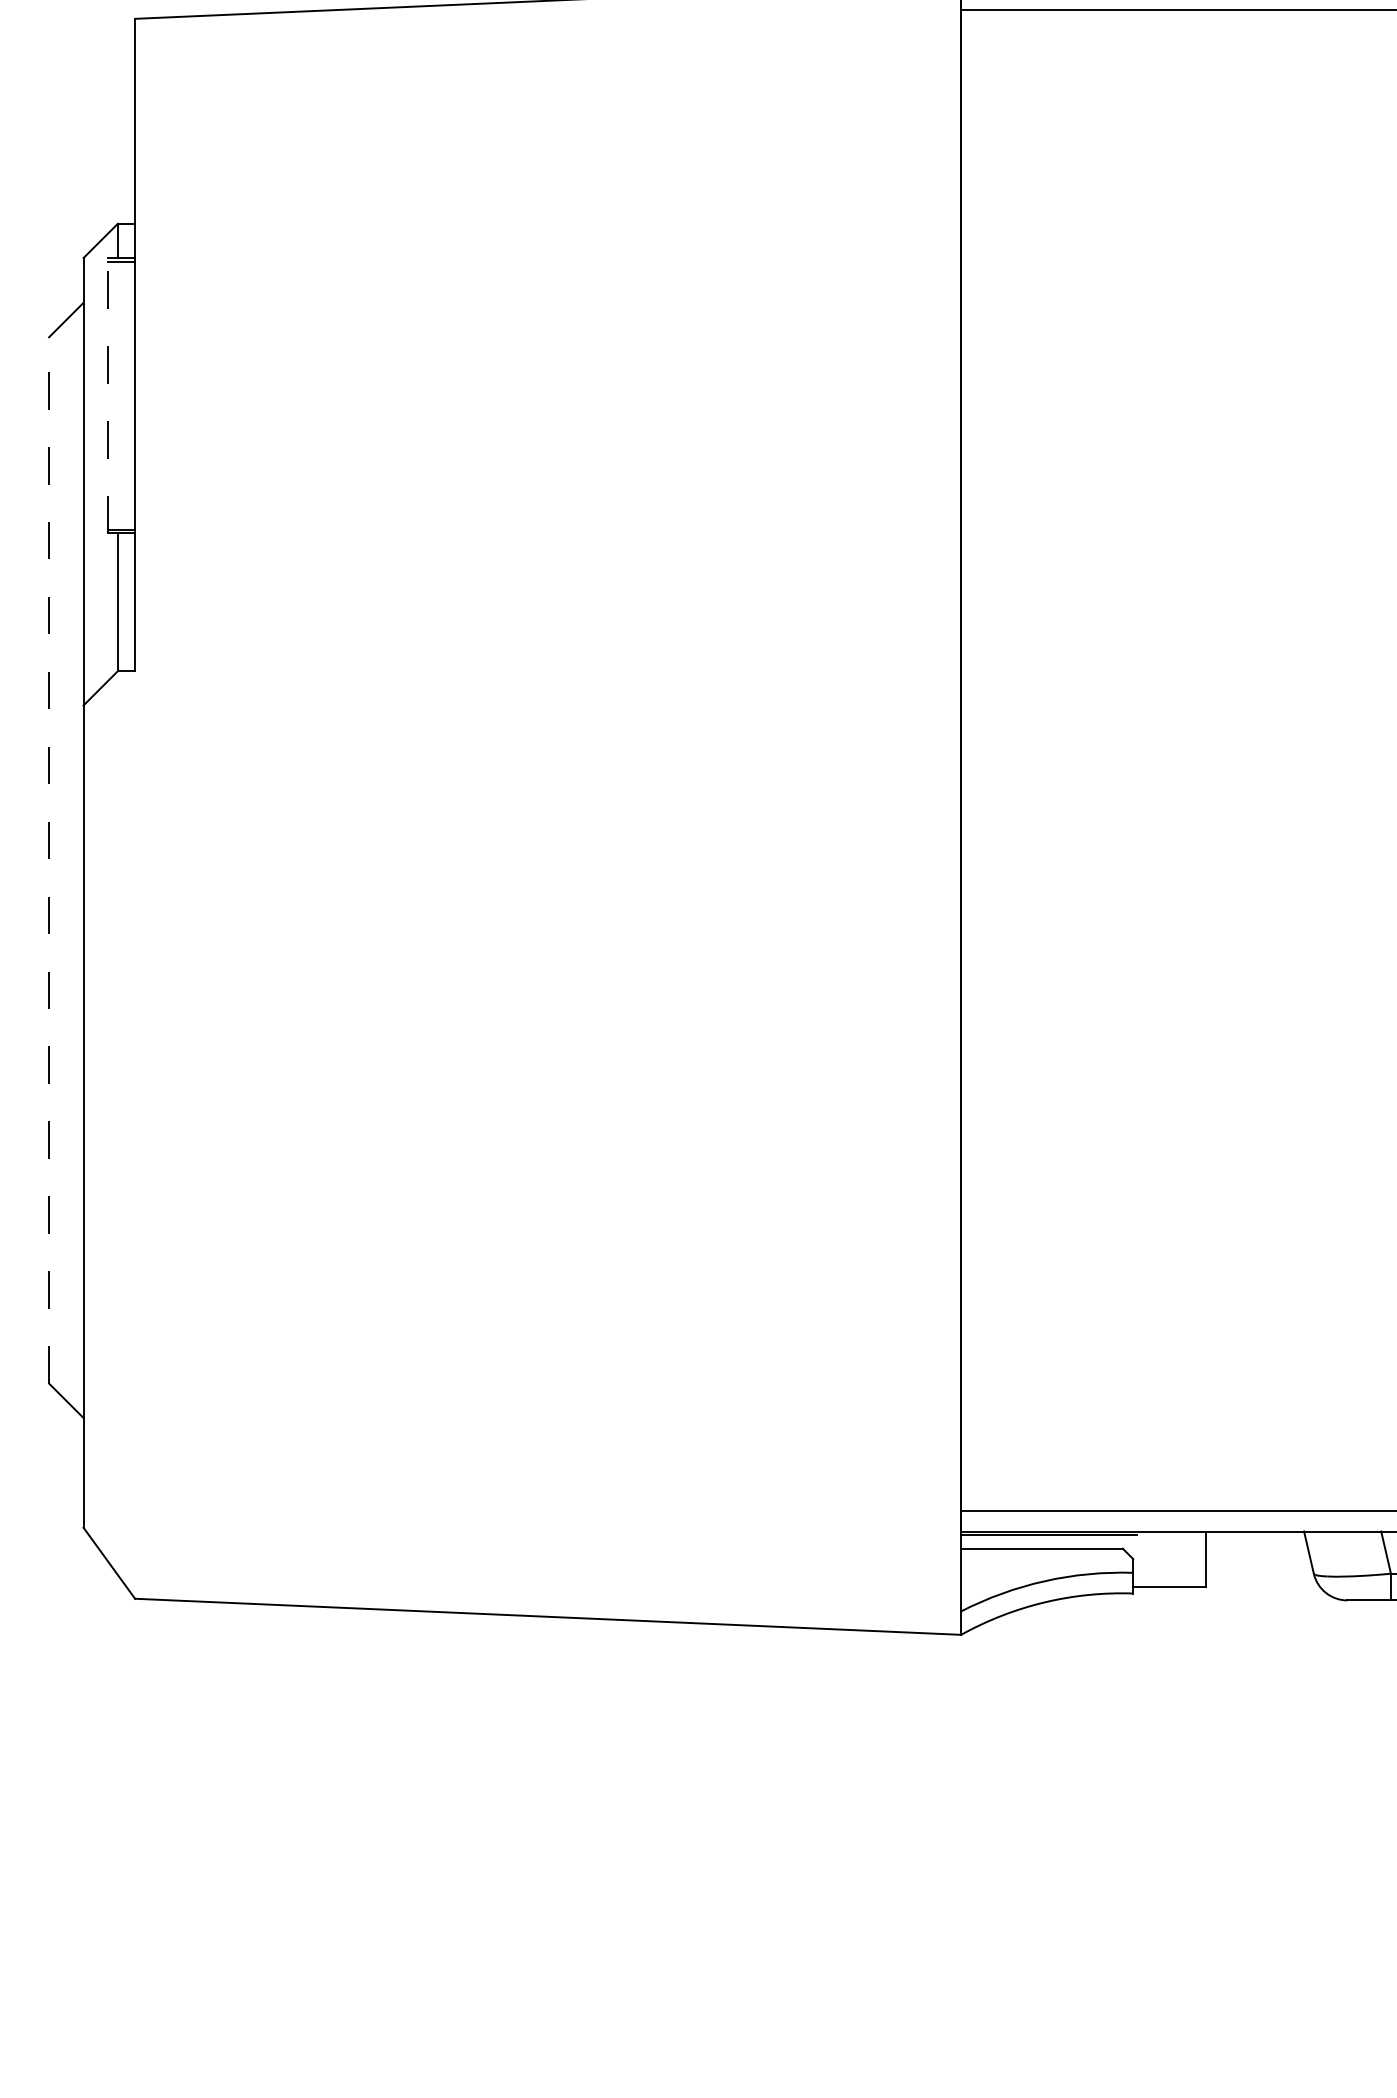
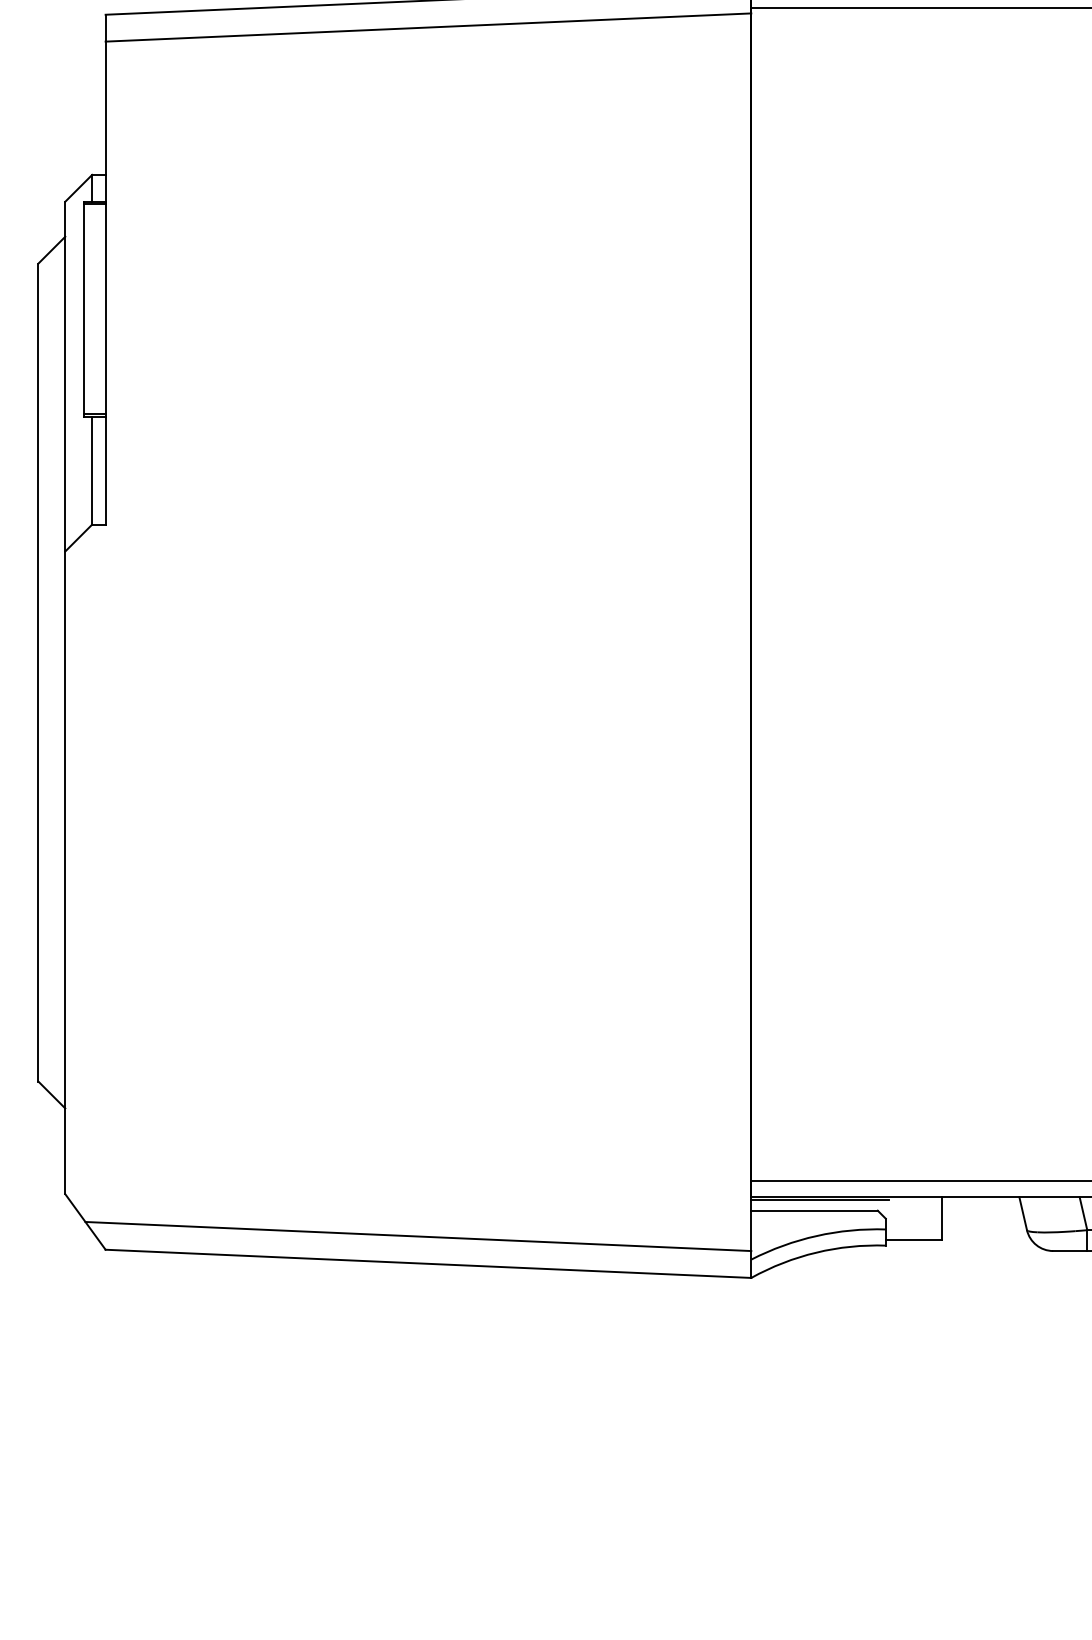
line: (548, 35) -> (428, 27), added
line: (108, 395) -> (84, 309), dashed -> solid
line: (49, 860) -> (38, 672), dashed -> solid
line: (535, 1581) -> (418, 1236), added

